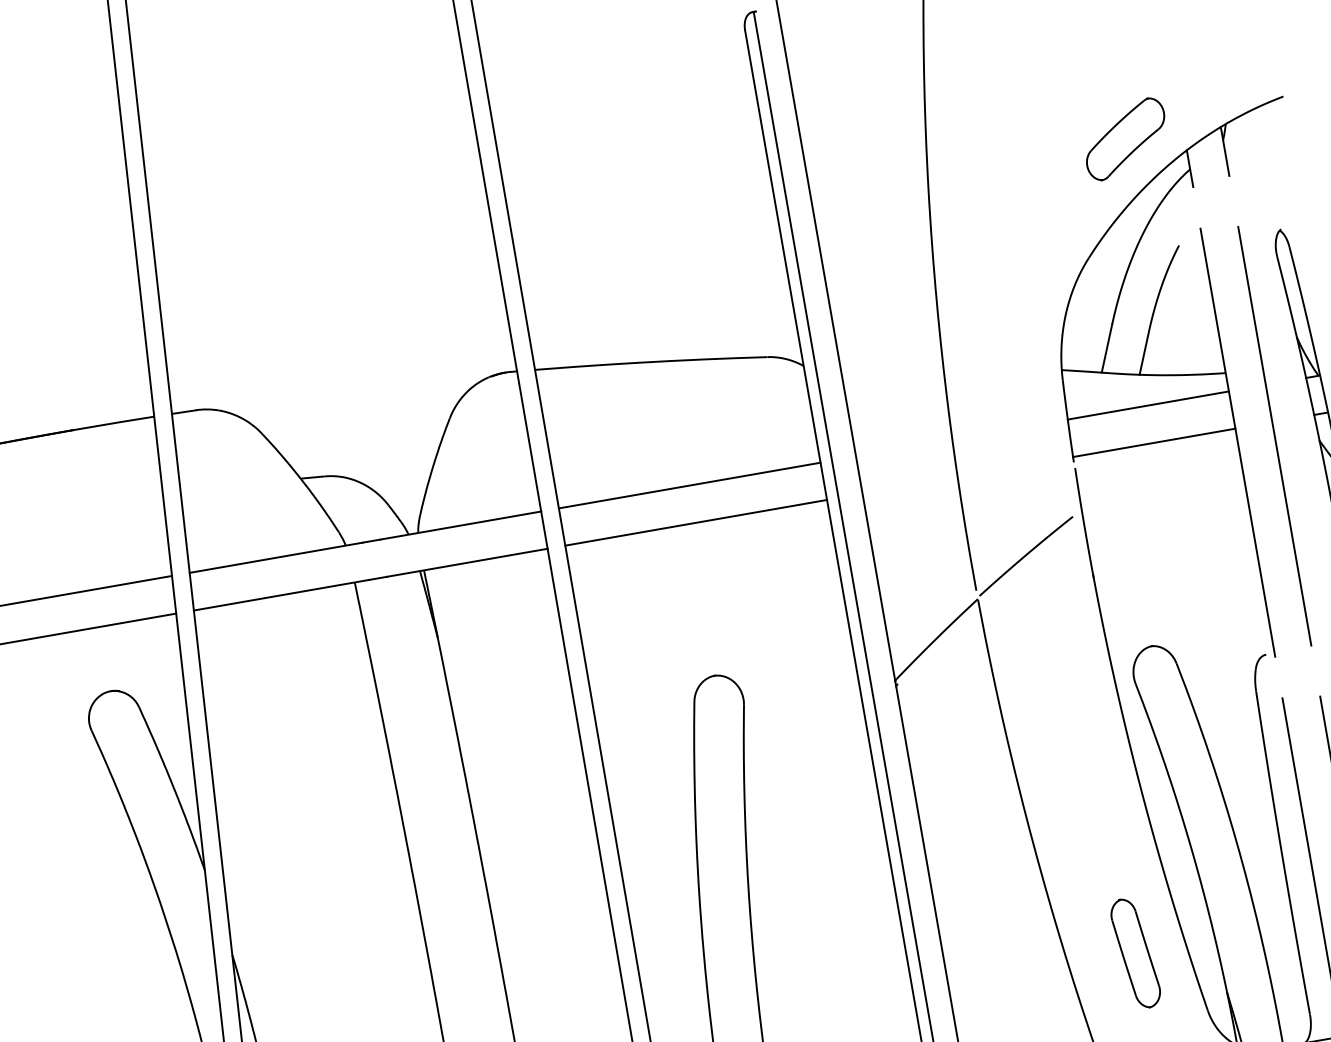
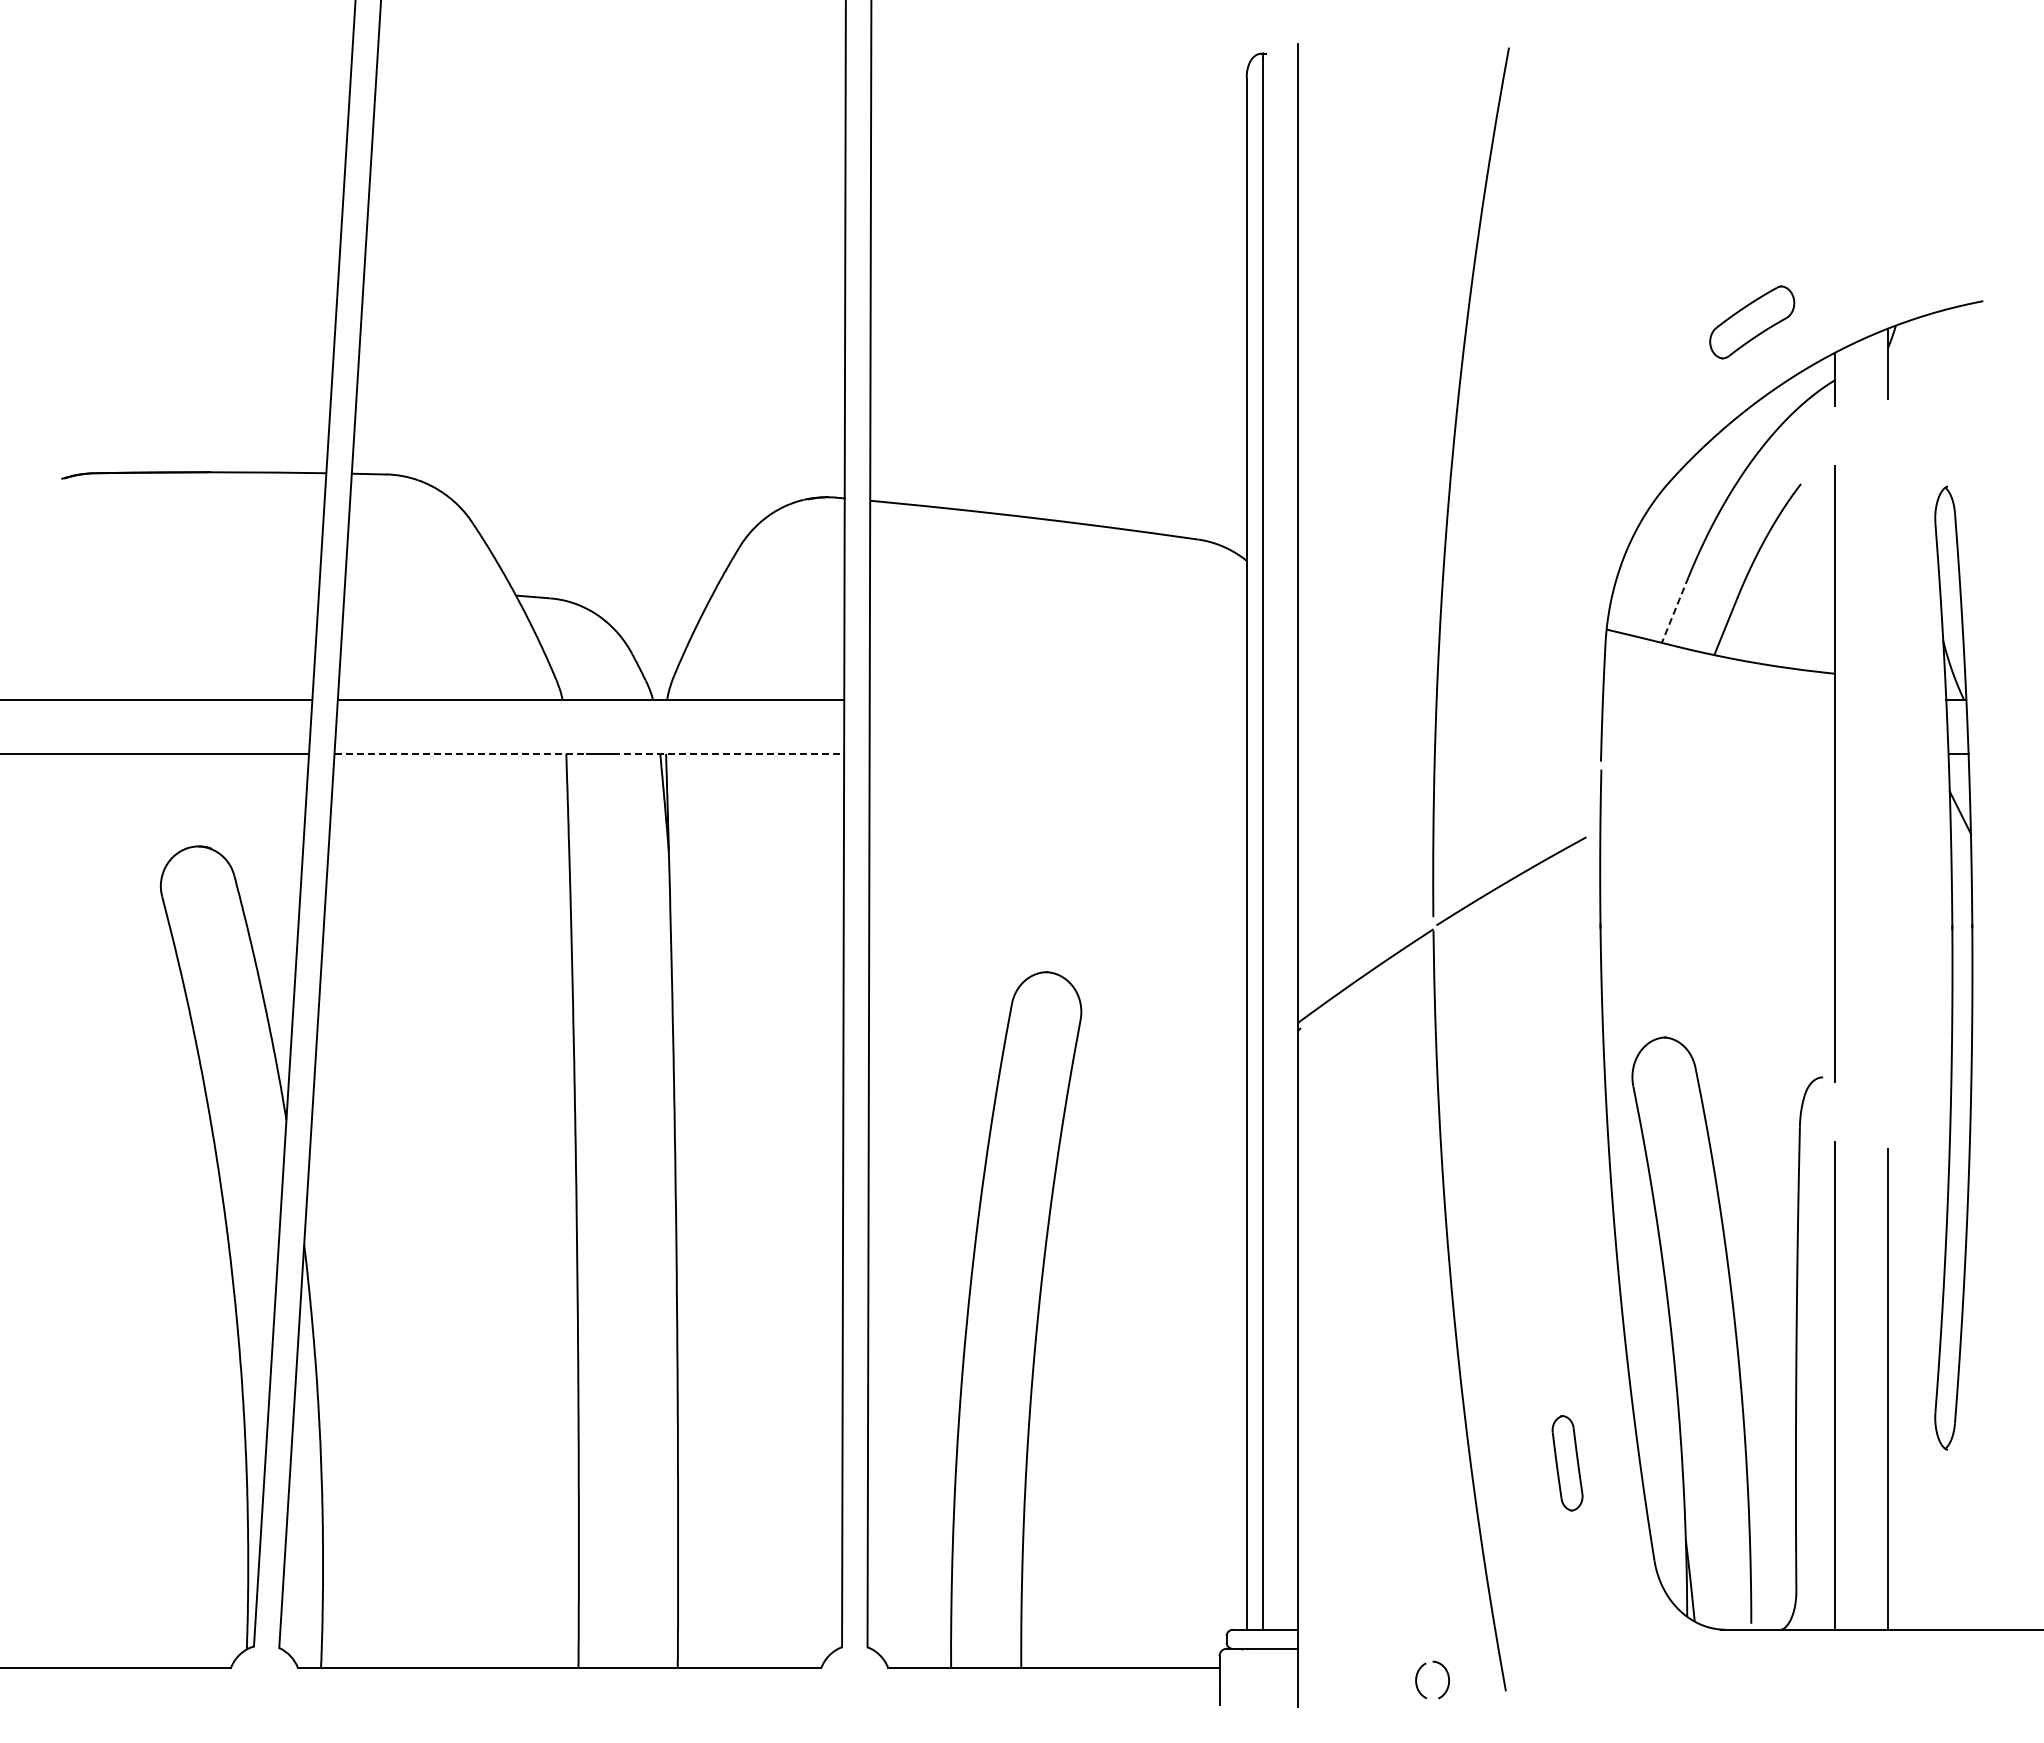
part: (1125, 139) -> (1752, 322), size x0.7
line: (1106, 348) -> (1674, 610), solid -> dashed
line: (1148, 405) -> (1718, 700), removed
line: (1274, 435) -> (1887, 773), removed
line: (1154, 442) -> (1718, 753), removed
line: (689, 485) -> (1057, 700), removed
line: (695, 522) -> (1057, 753), removed
line: (467, 562) -> (728, 753), solid -> dashed
line: (281, 594) -> (461, 753), solid -> dashed
part: (1135, 953) -> (1567, 1463), size x0.6

